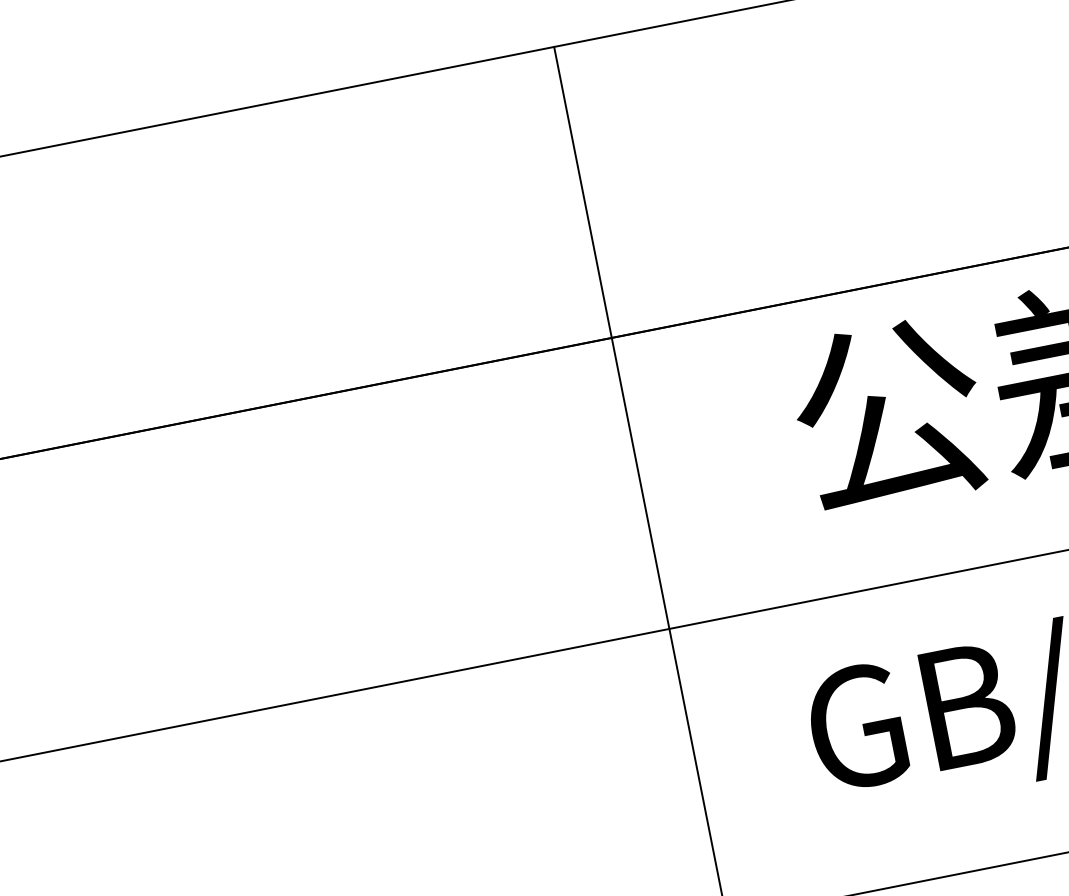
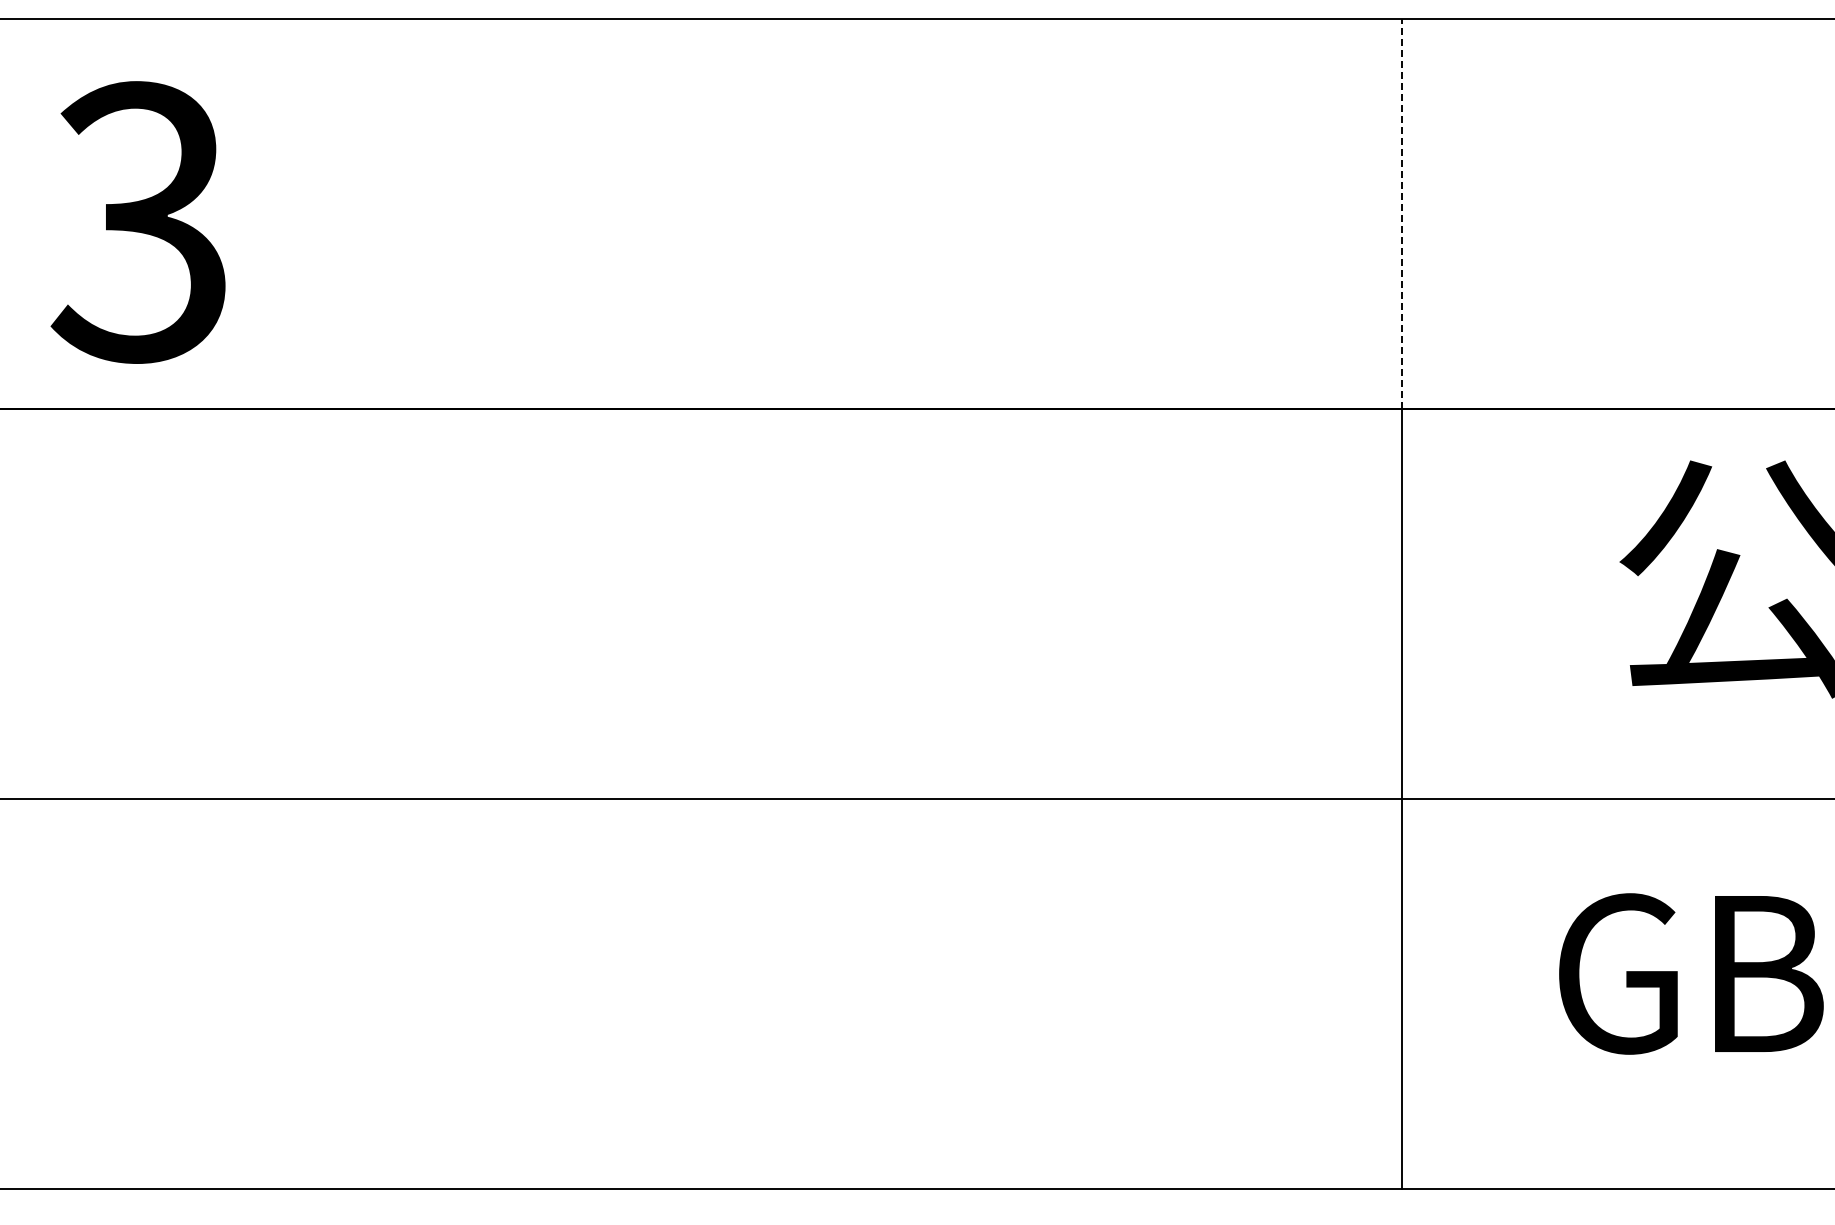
line: (582, 192) -> (1401, 213), solid -> dashed

